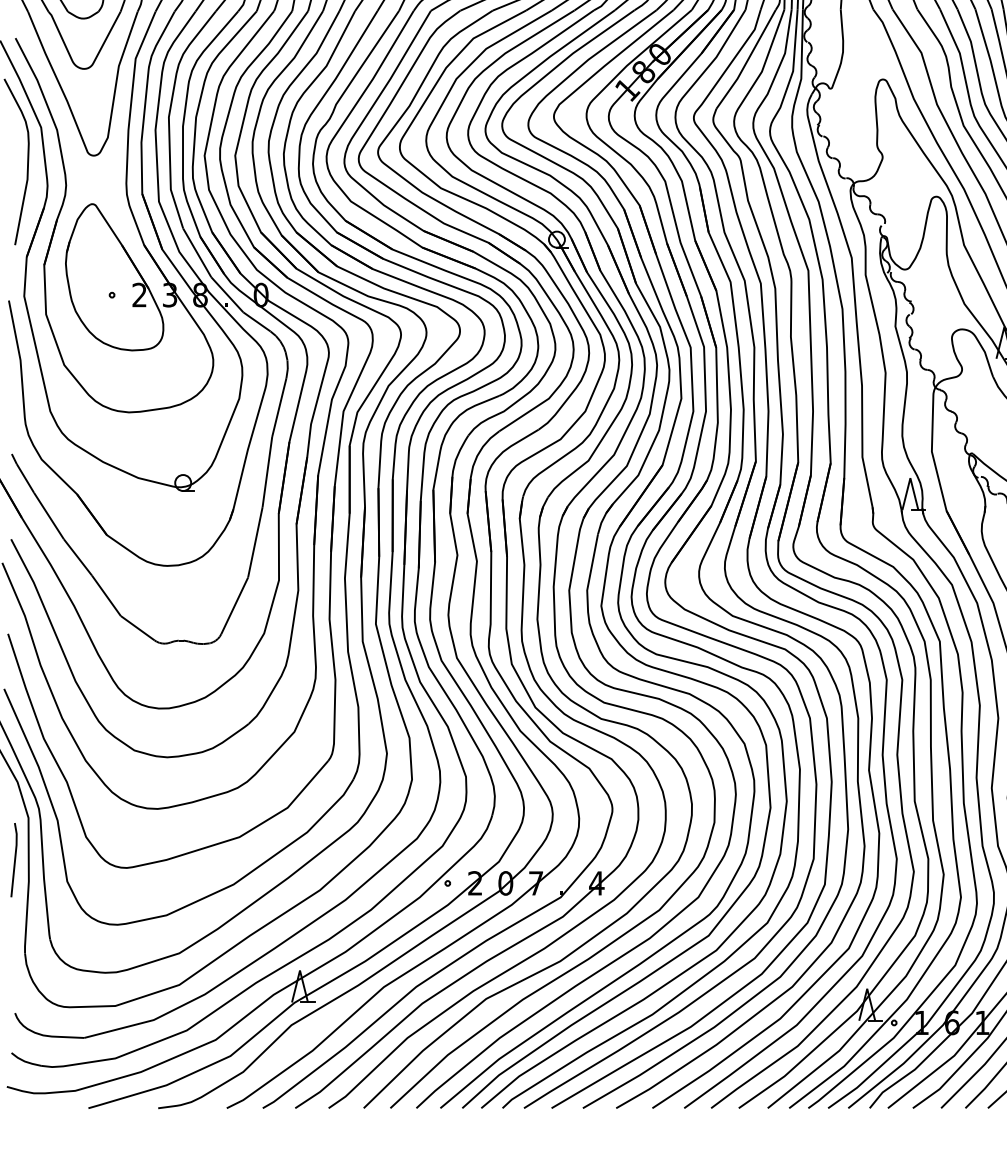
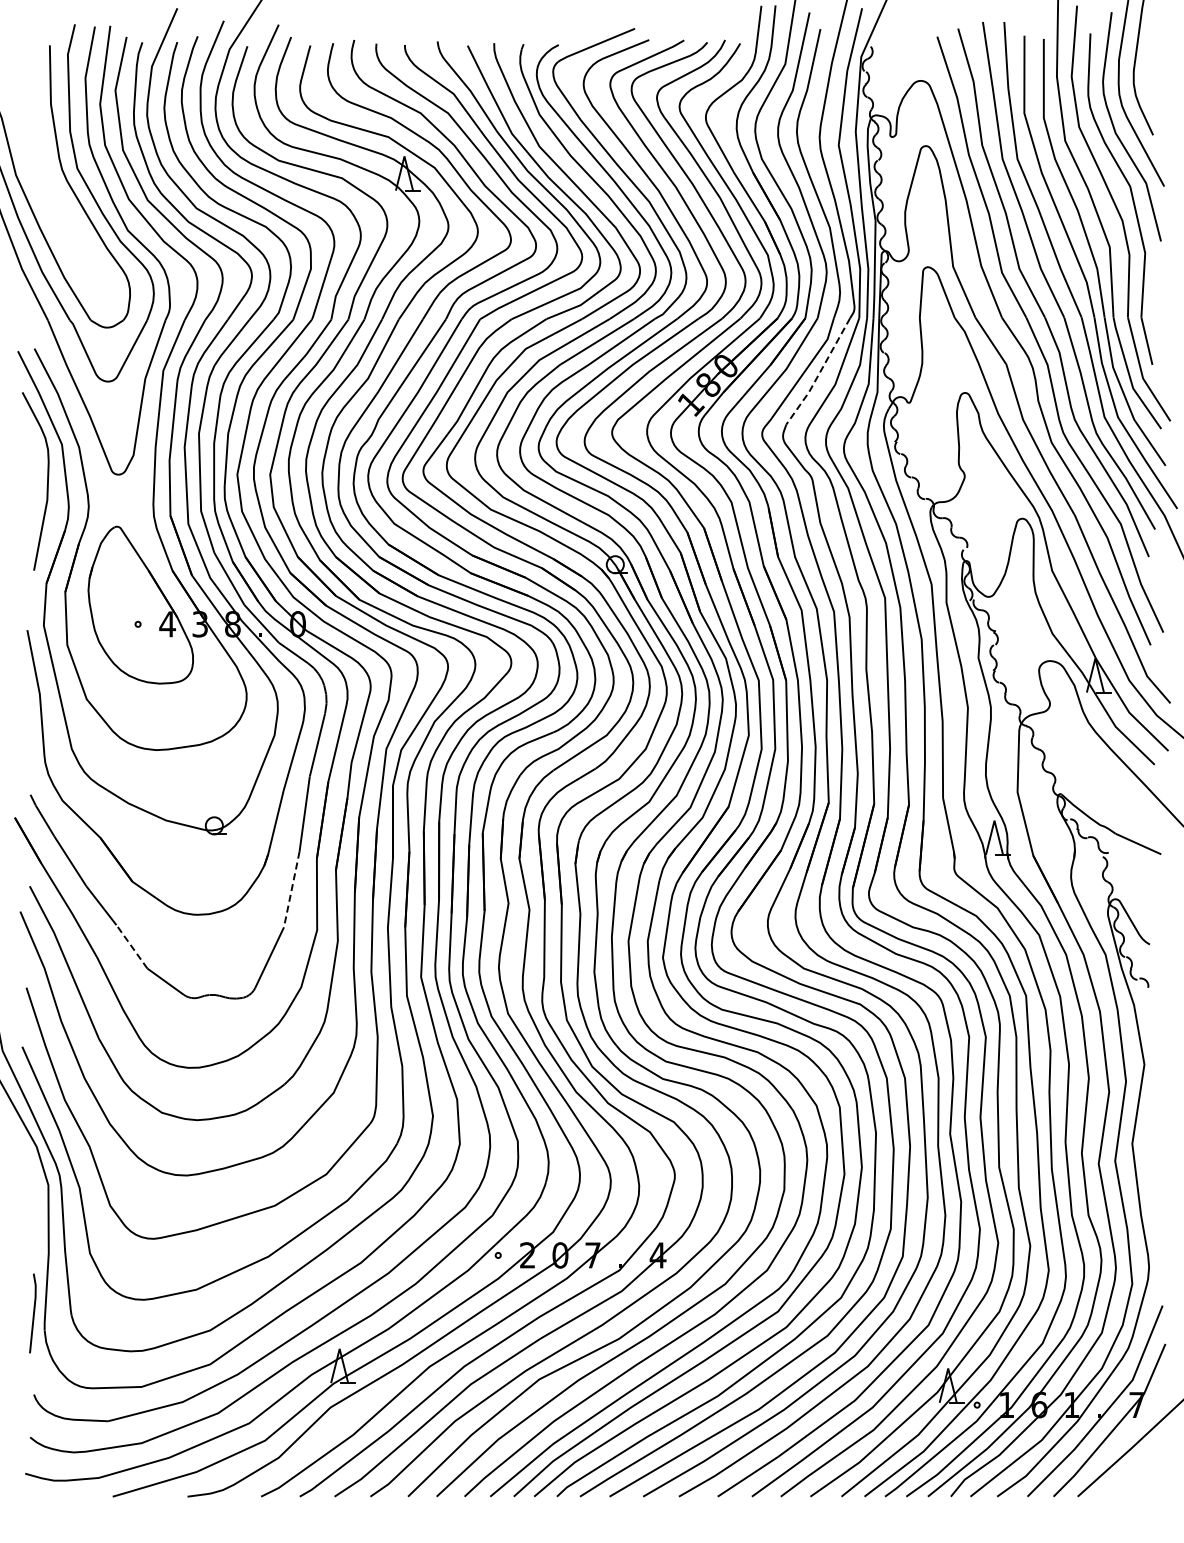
line: (747, 61) -> (819, 373), solid -> dashed
text: (139, 295) -> (167, 624), 2 -> 4
line: (255, 542) -> (291, 889), solid -> dashed
line: (105, 595) -> (131, 946), solid -> dashed
line: (14, 860) -> (33, 1313), moved

